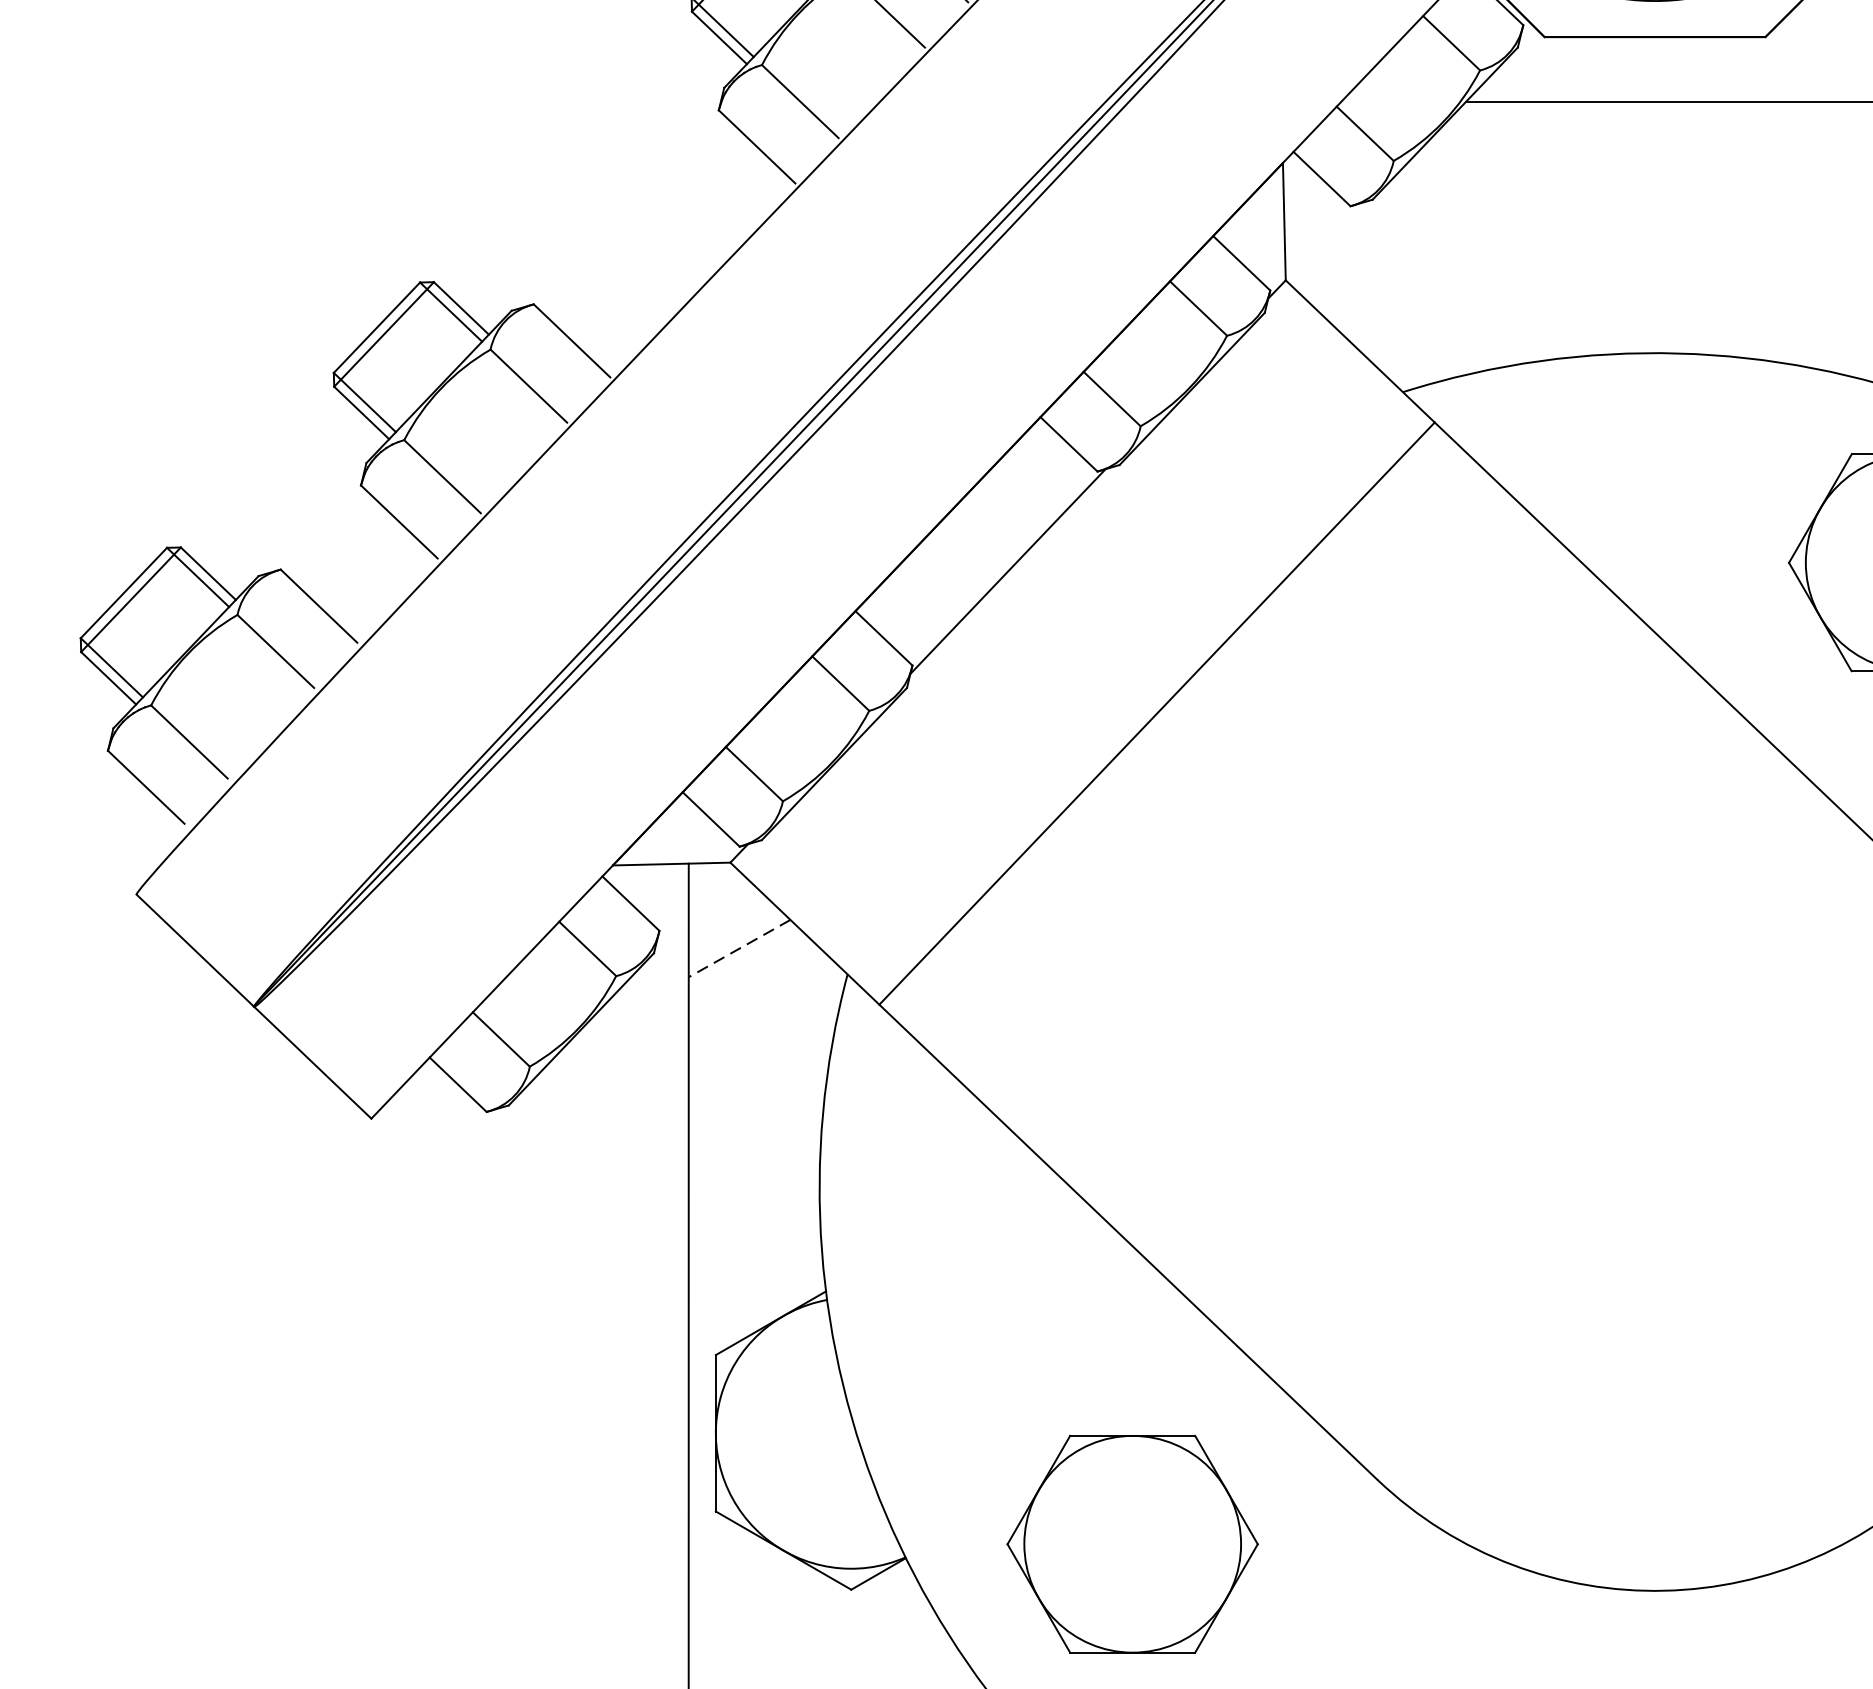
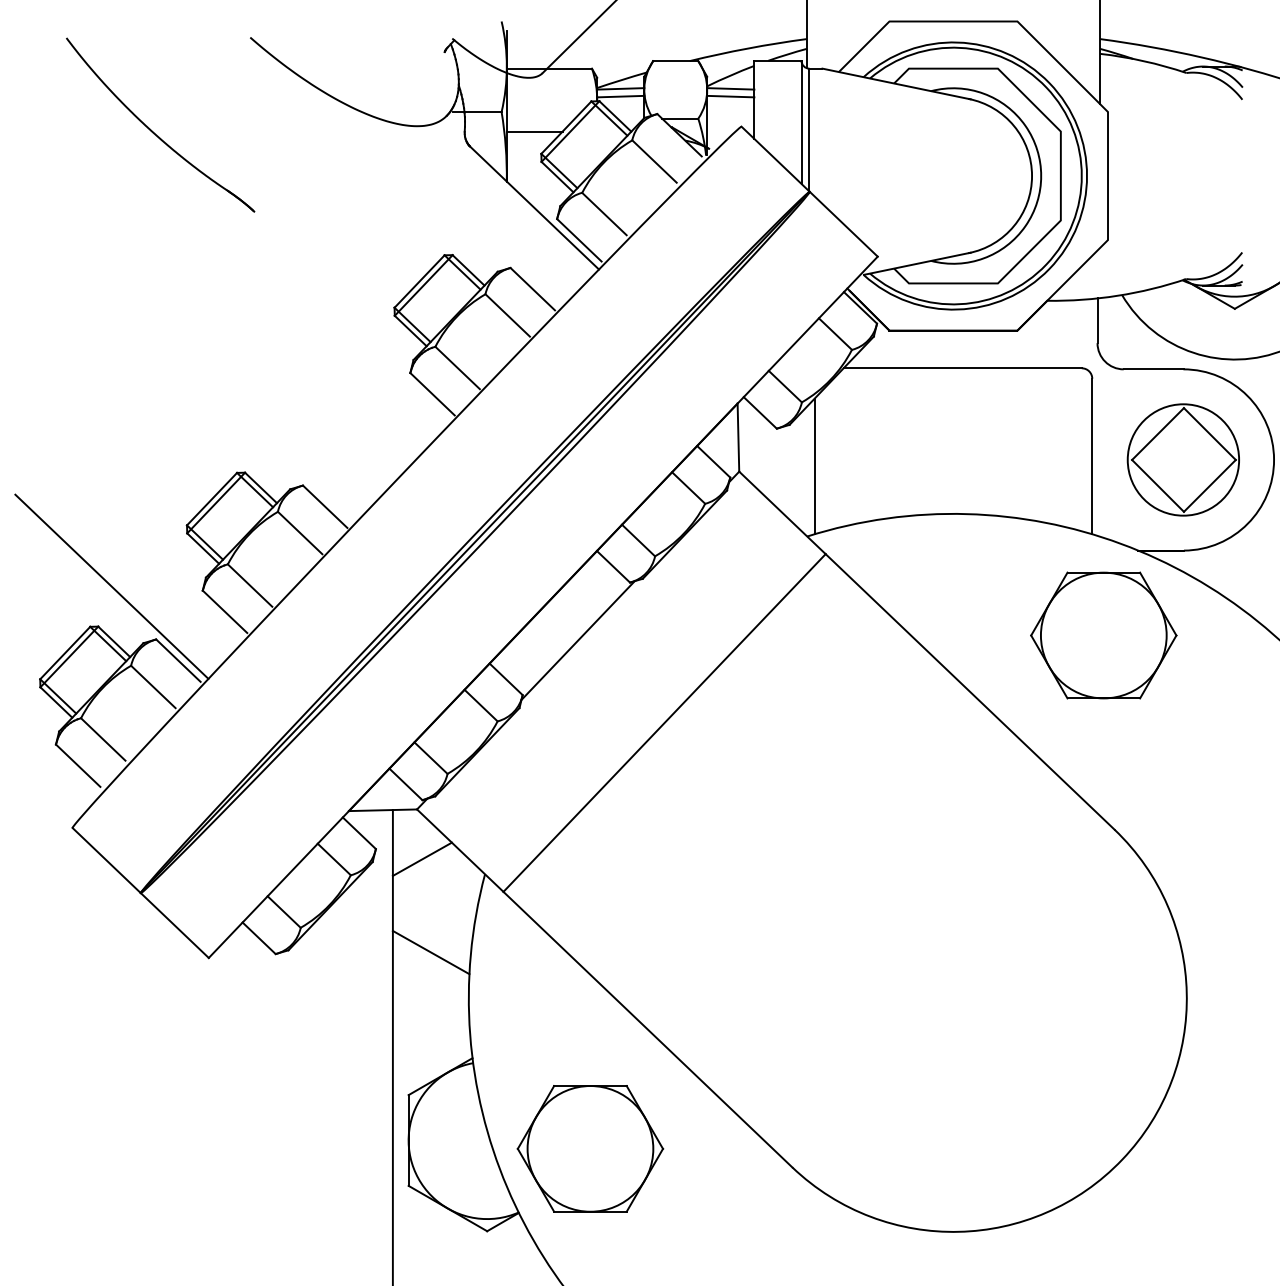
line: (1415, 271) -> (814, 466), added
line: (203, 478) -> (111, 586), added
line: (739, 948) -> (422, 859), dashed -> solid
line: (753, 1109) -> (430, 952), added
part: (1132, 1543) -> (590, 1148), moved

